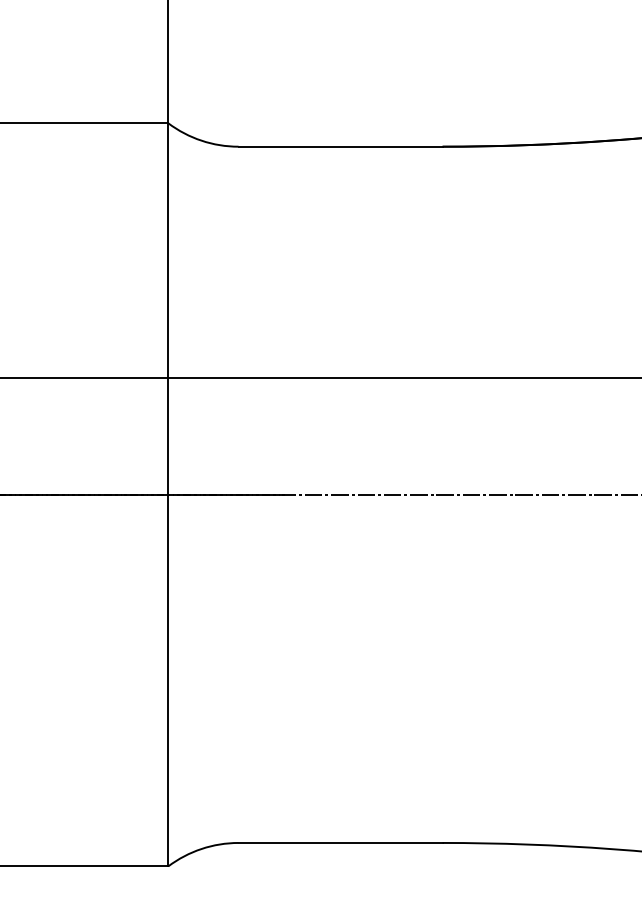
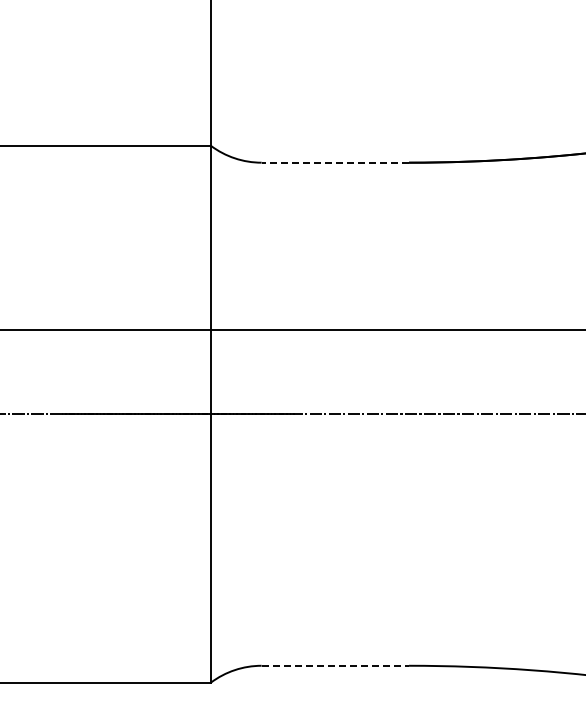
line: (340, 146) -> (335, 162), solid -> dashed
line: (340, 842) -> (335, 665), solid -> dashed

